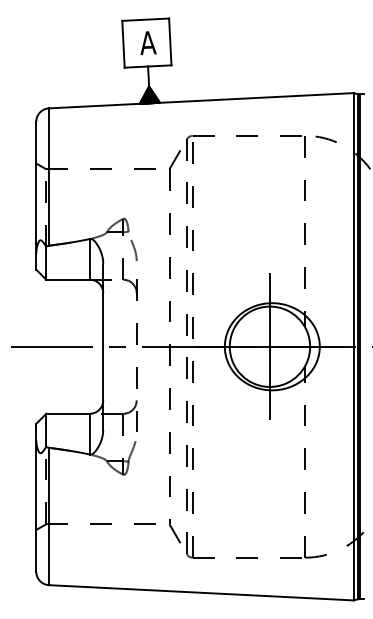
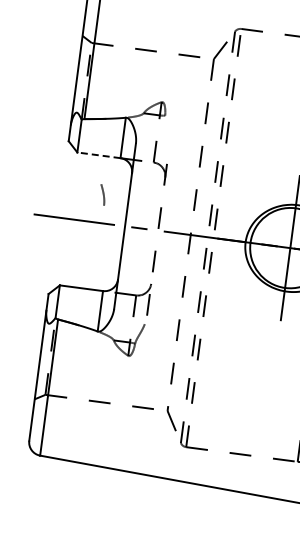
line: (133, 249) -> (102, 193), moved
line: (68, 279) -> (99, 155), solid -> dashed

